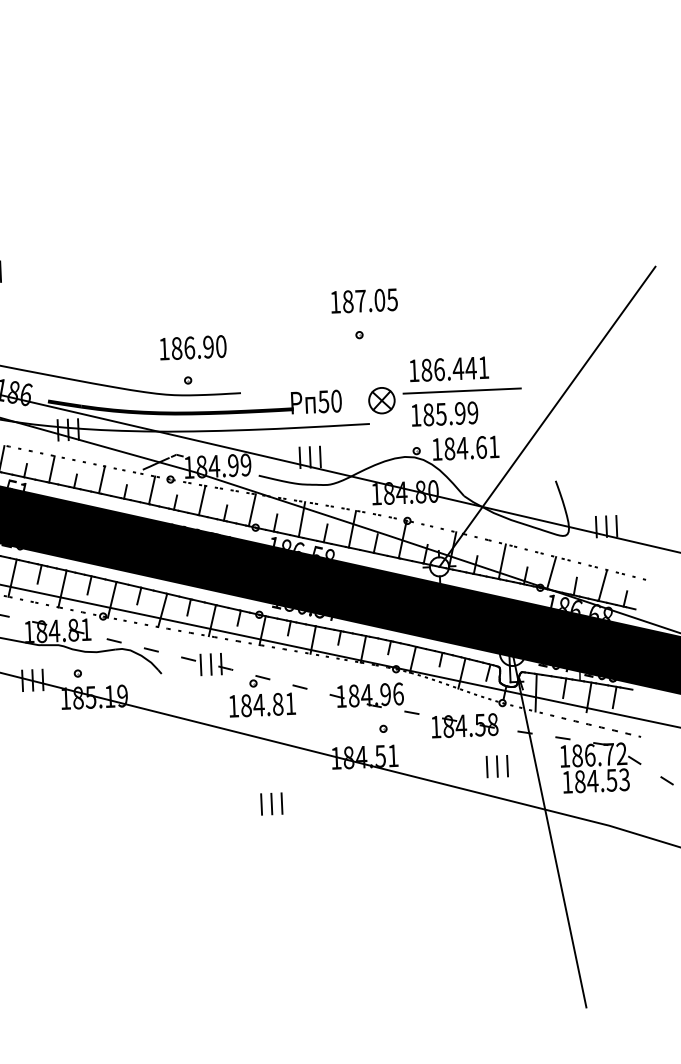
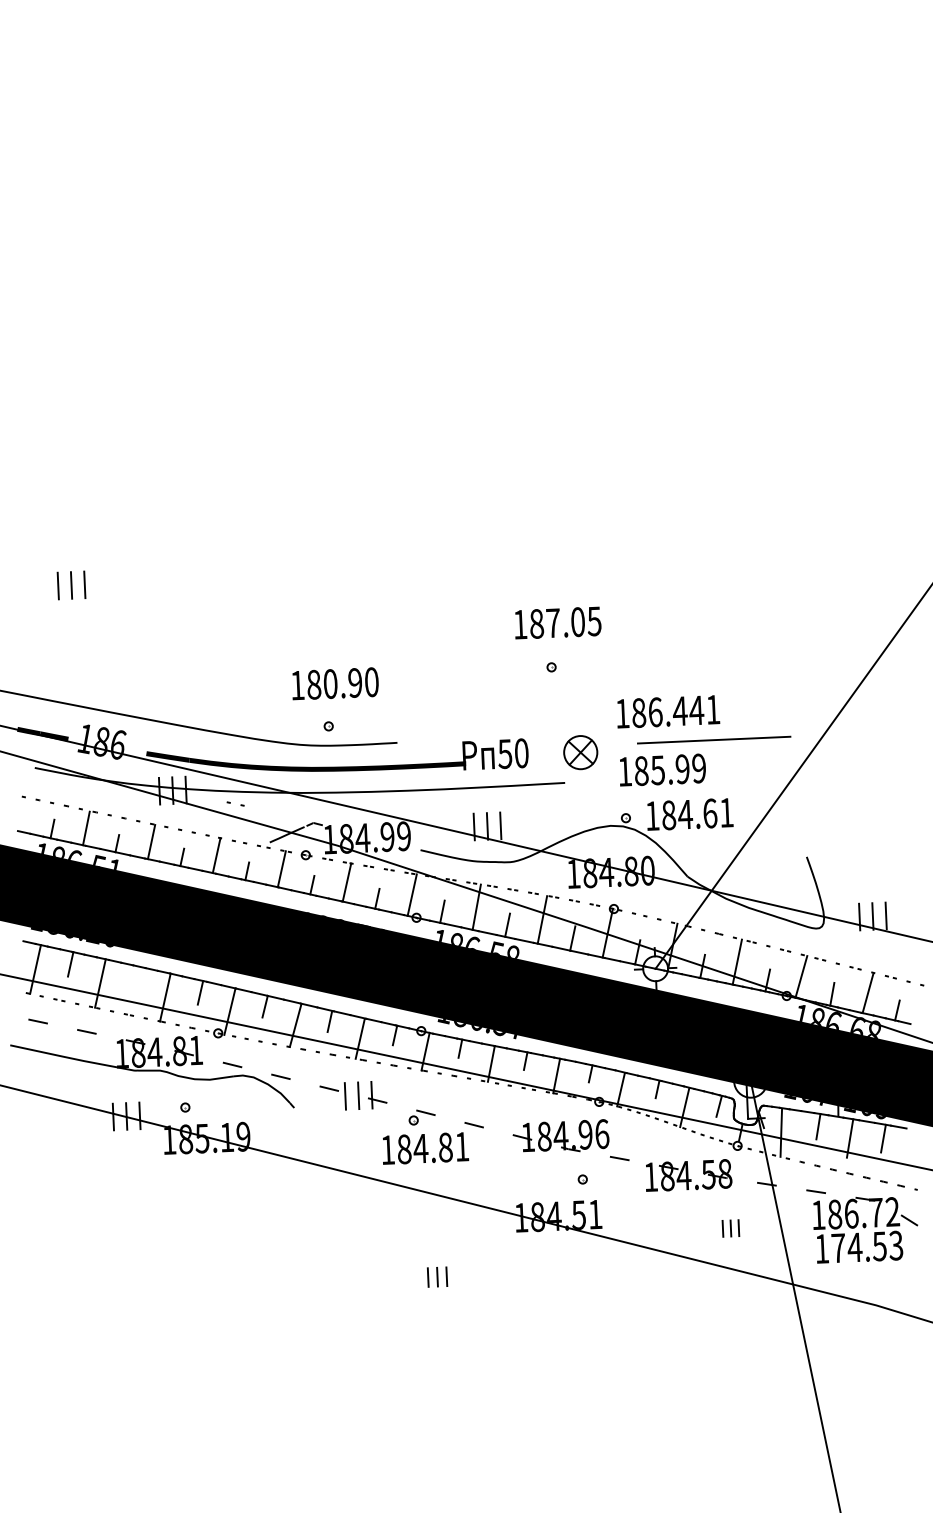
text: (189, 347) -> (330, 683), 186.90 -> 180.90
line: (462, 390) -> (714, 739), moved
line: (112, 439) -> (230, 803), added
line: (39, 574) -> (135, 978), removed
part: (497, 766) -> (730, 1228), size x0.6
text: (580, 781) -> (838, 1248), 184.53 -> 174.53
part: (271, 803) -> (437, 1276), size x0.7

